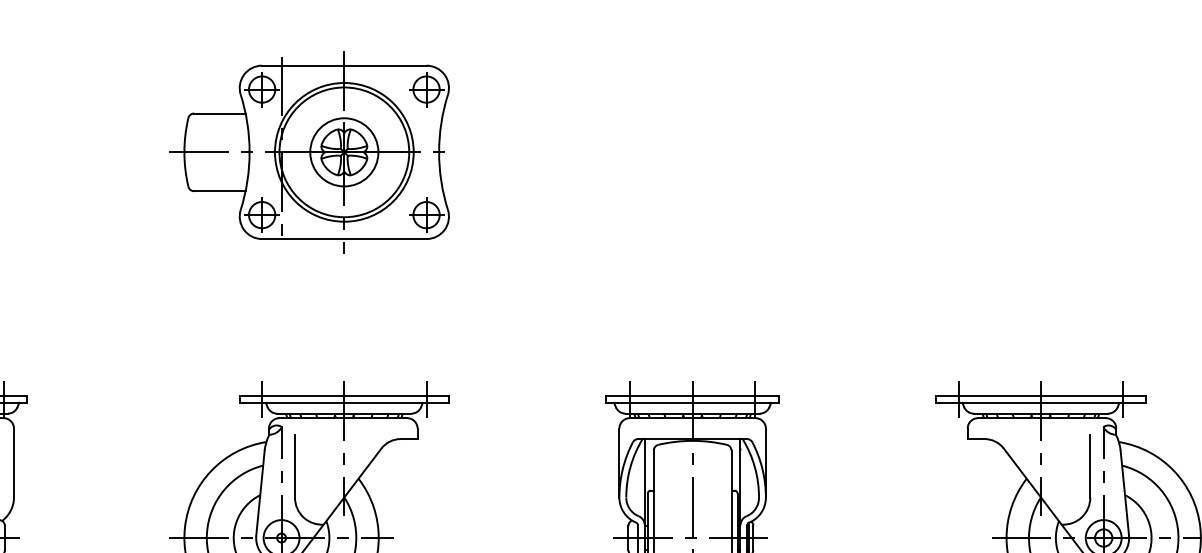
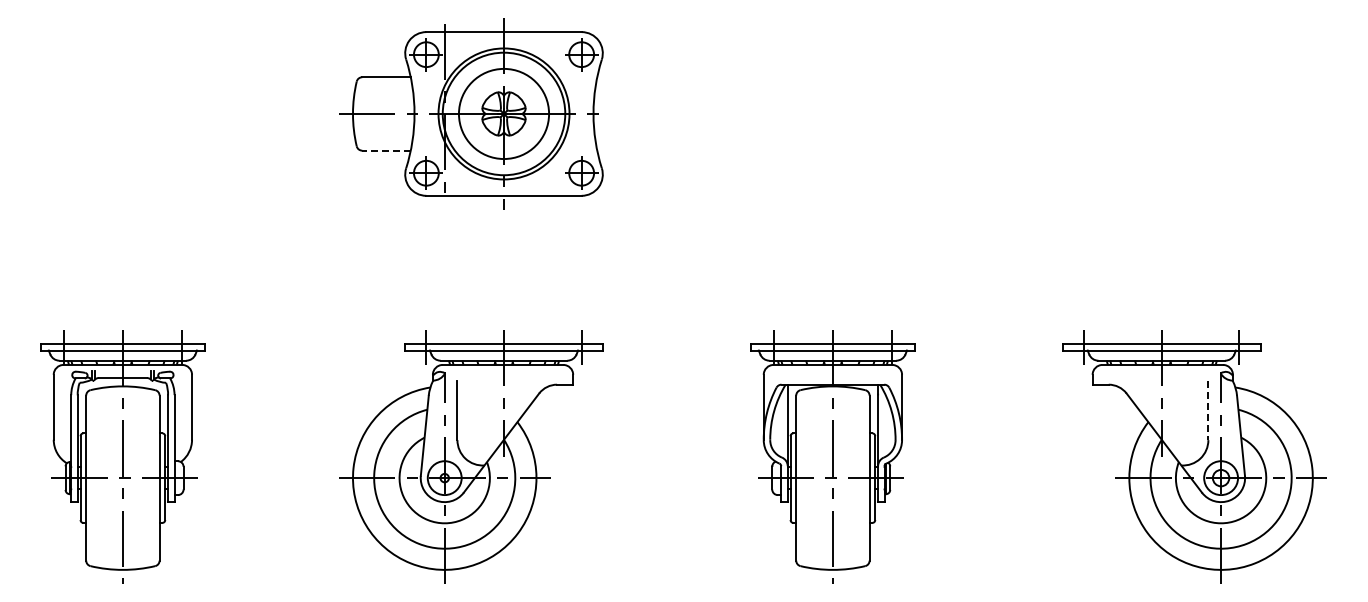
circle: (343, 151) -> (503, 113), size x1.4
line: (219, 191) -> (386, 150), solid -> dashed
line: (1090, 467) -> (1208, 411), solid -> dashed

